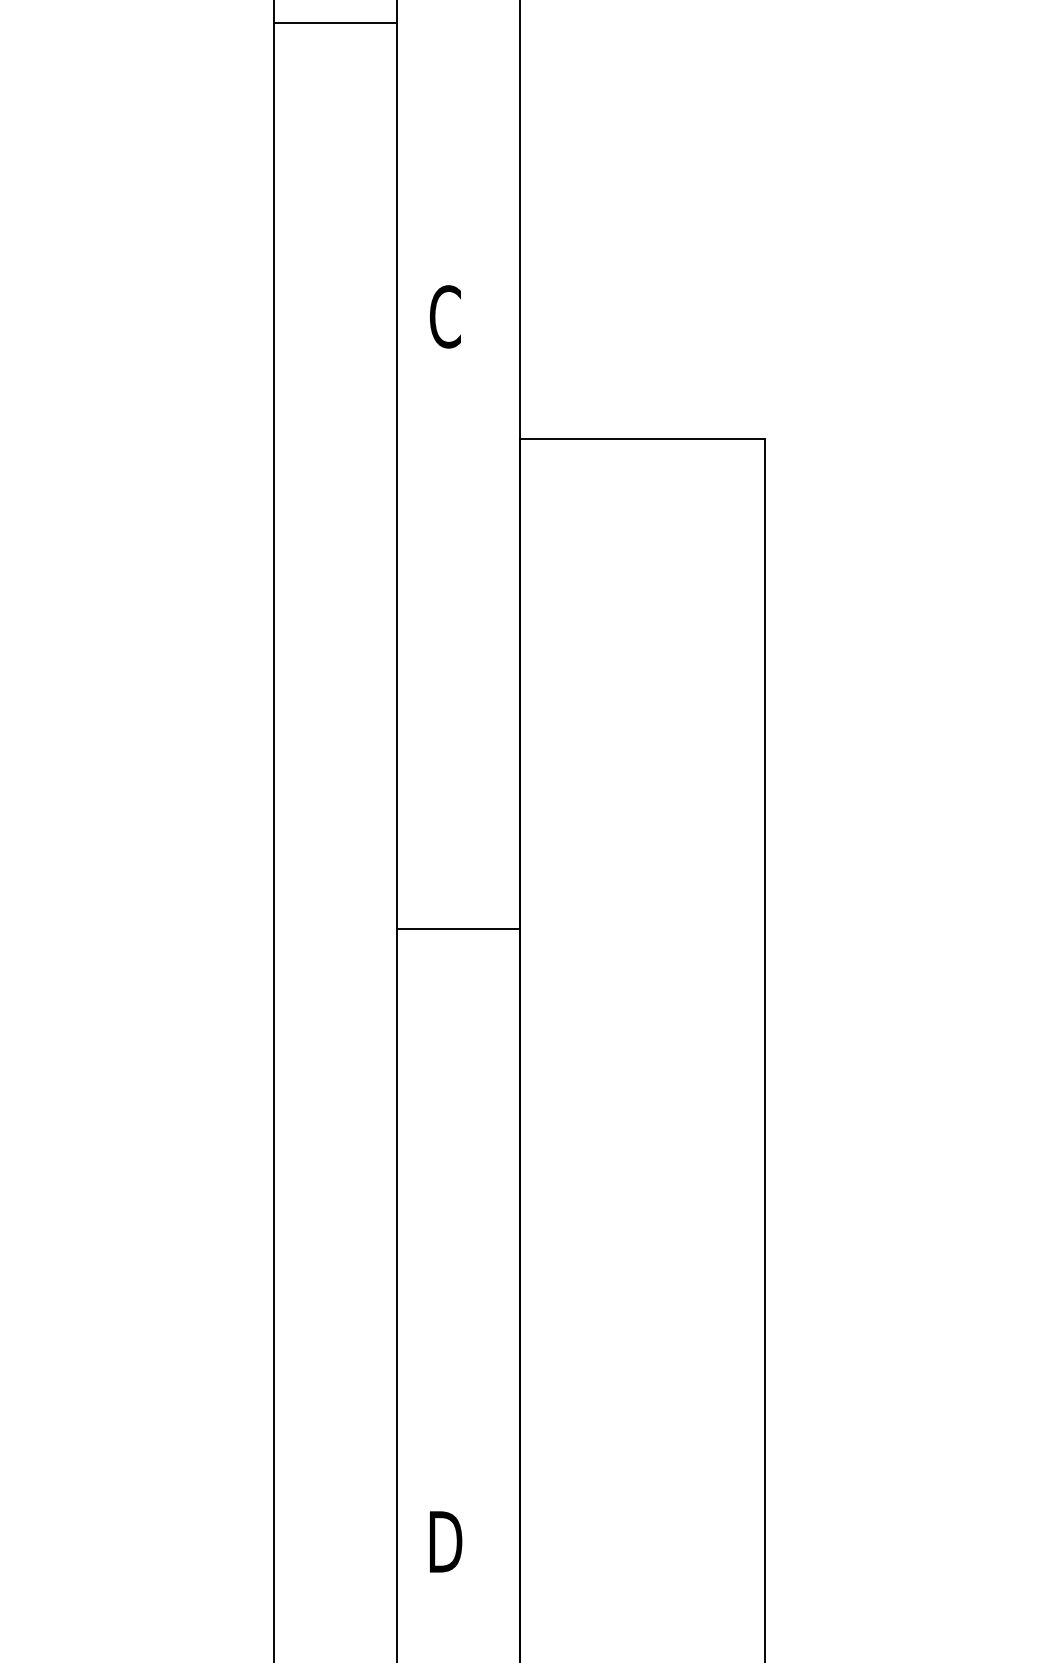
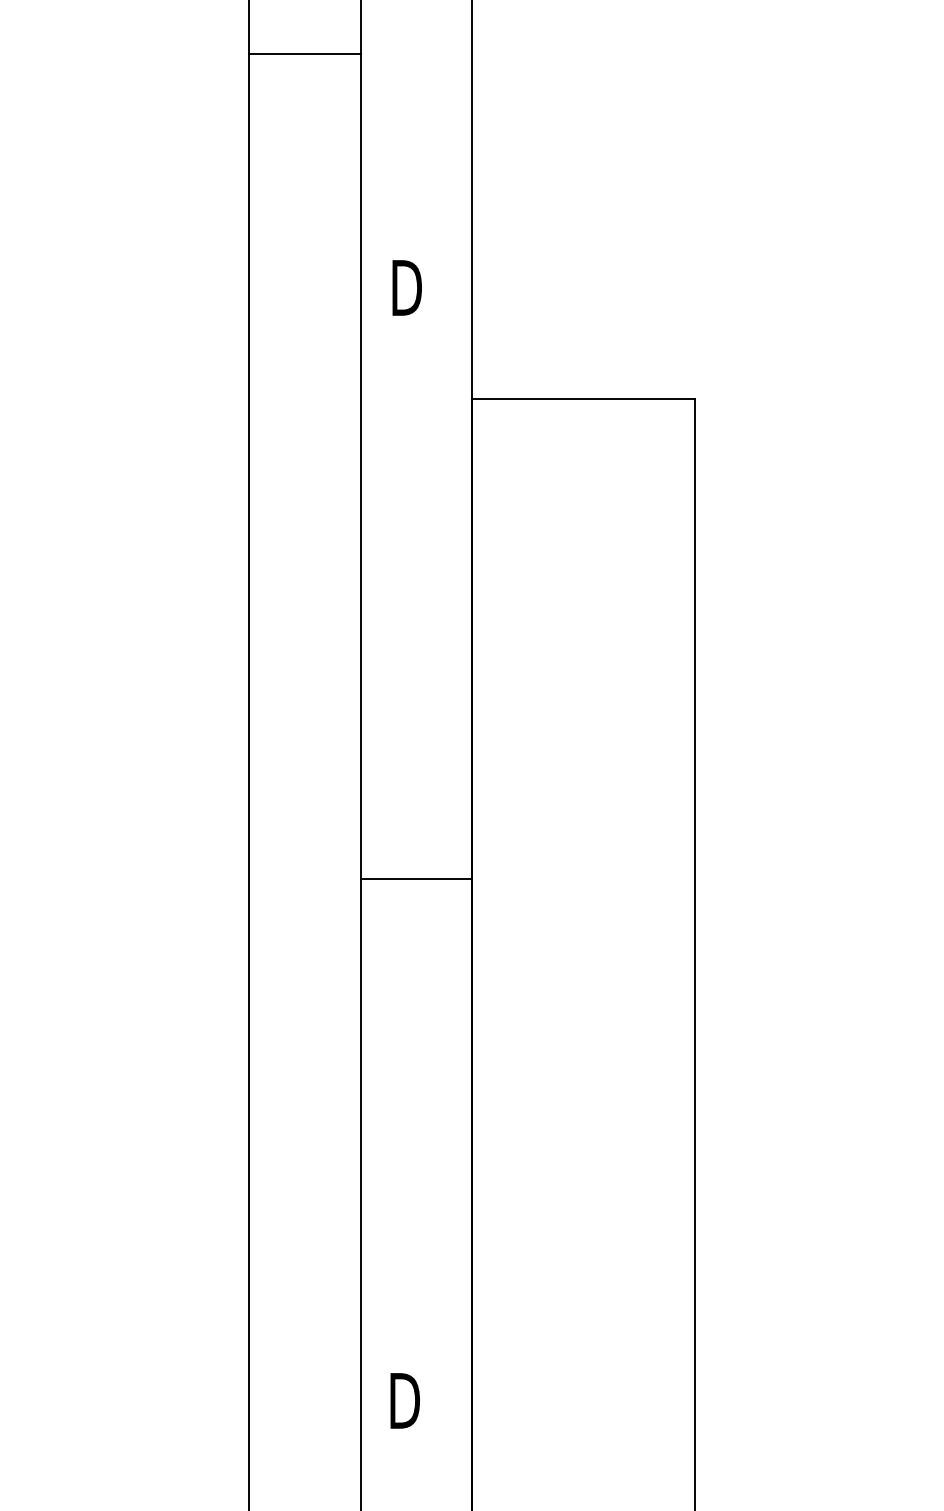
line: (335, 22) -> (304, 54), moved
text: (446, 316) -> (405, 287), C -> D
line: (457, 929) -> (415, 879), moved

